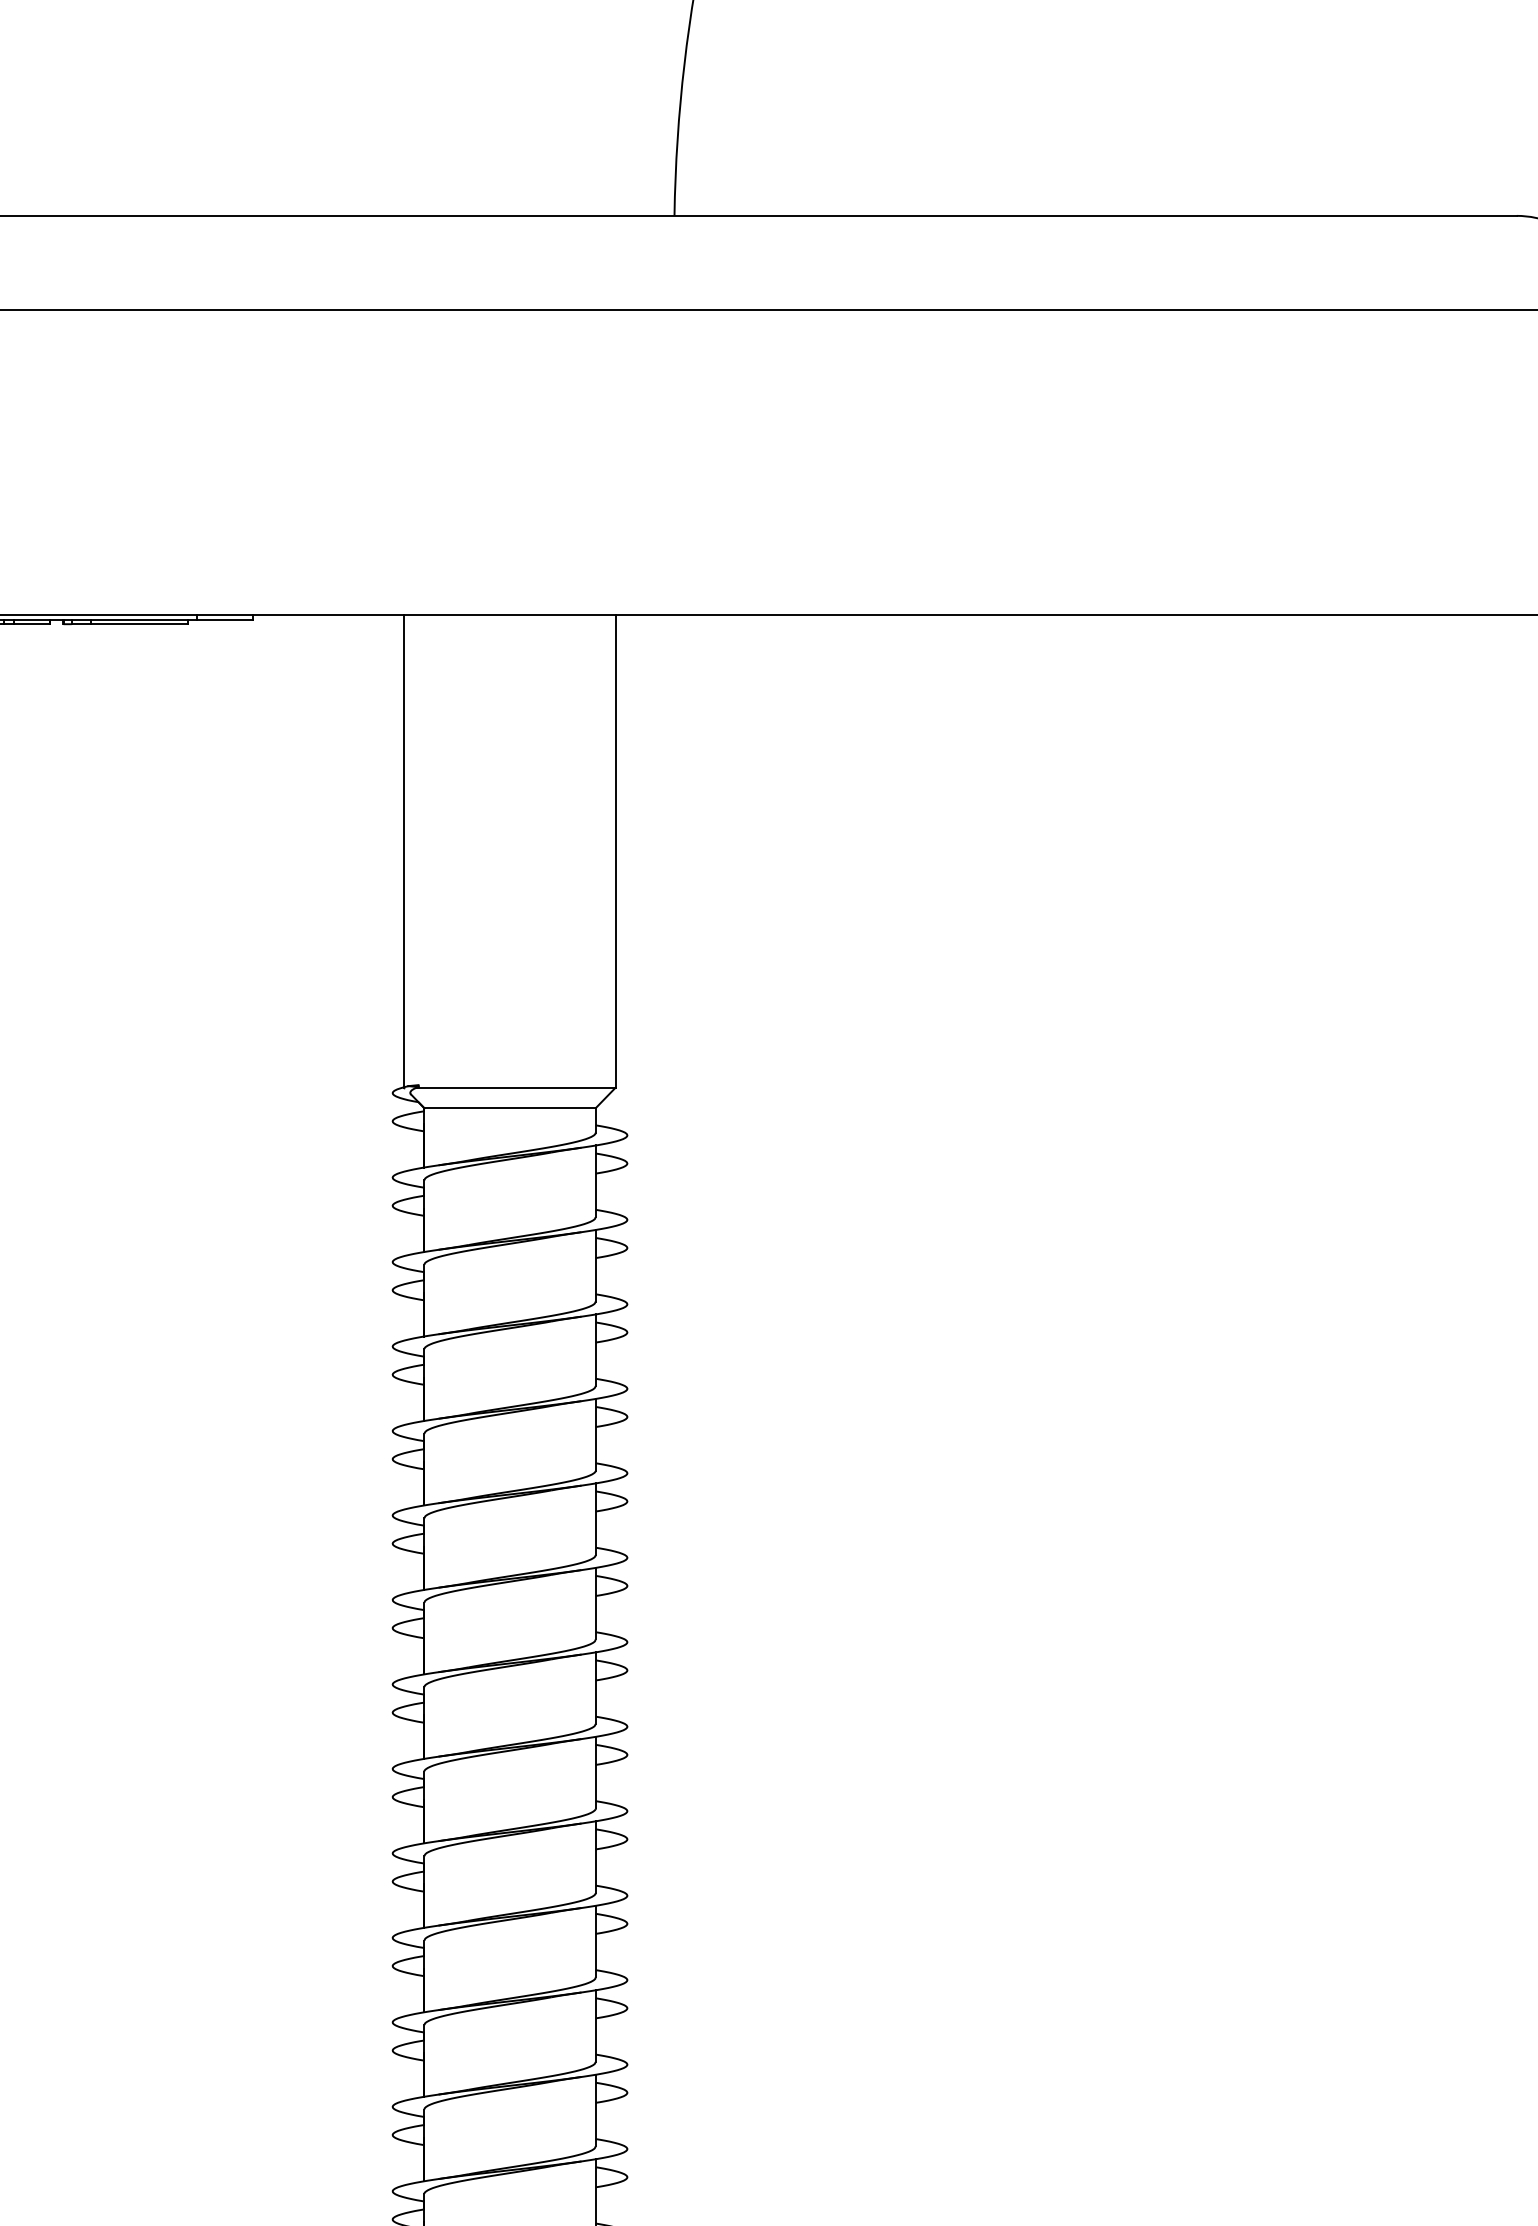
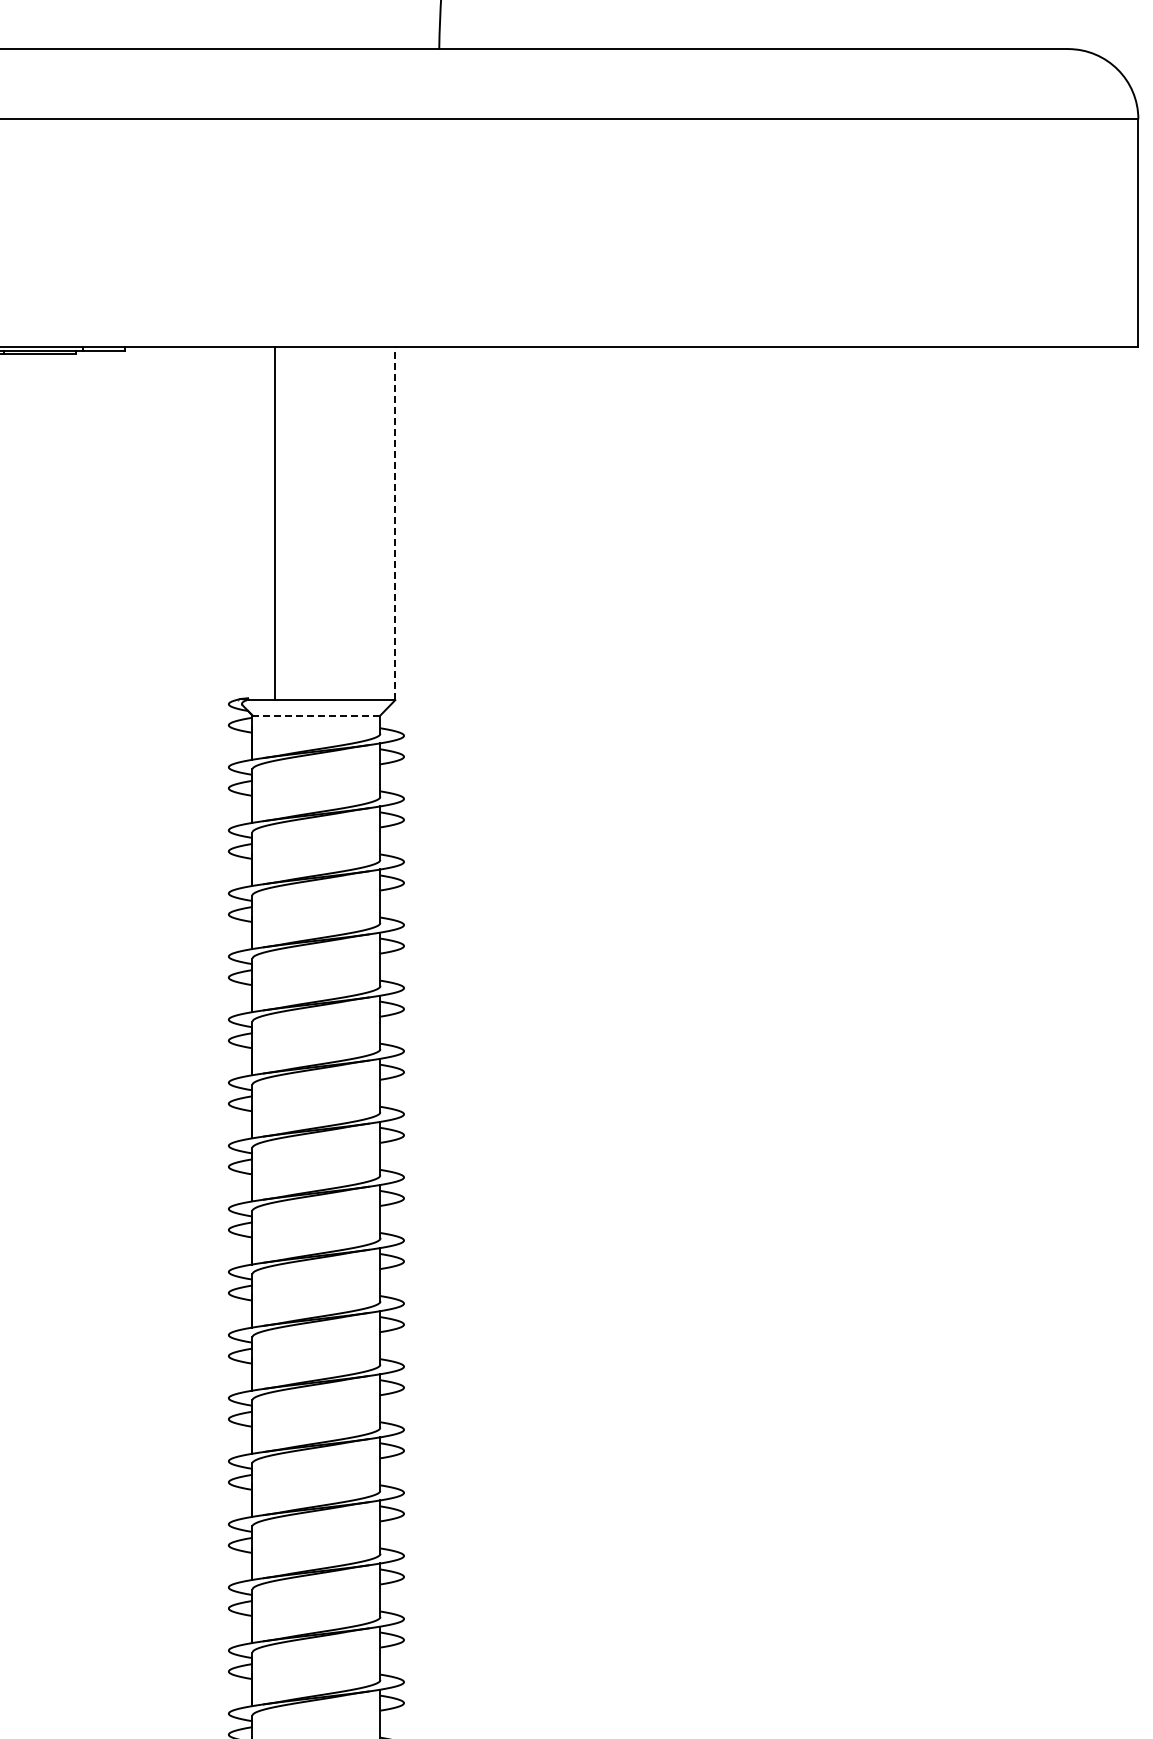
line: (404, 851) -> (274, 523), moved
line: (615, 851) -> (395, 523), solid -> dashed
line: (510, 1108) -> (316, 715), solid -> dashed

